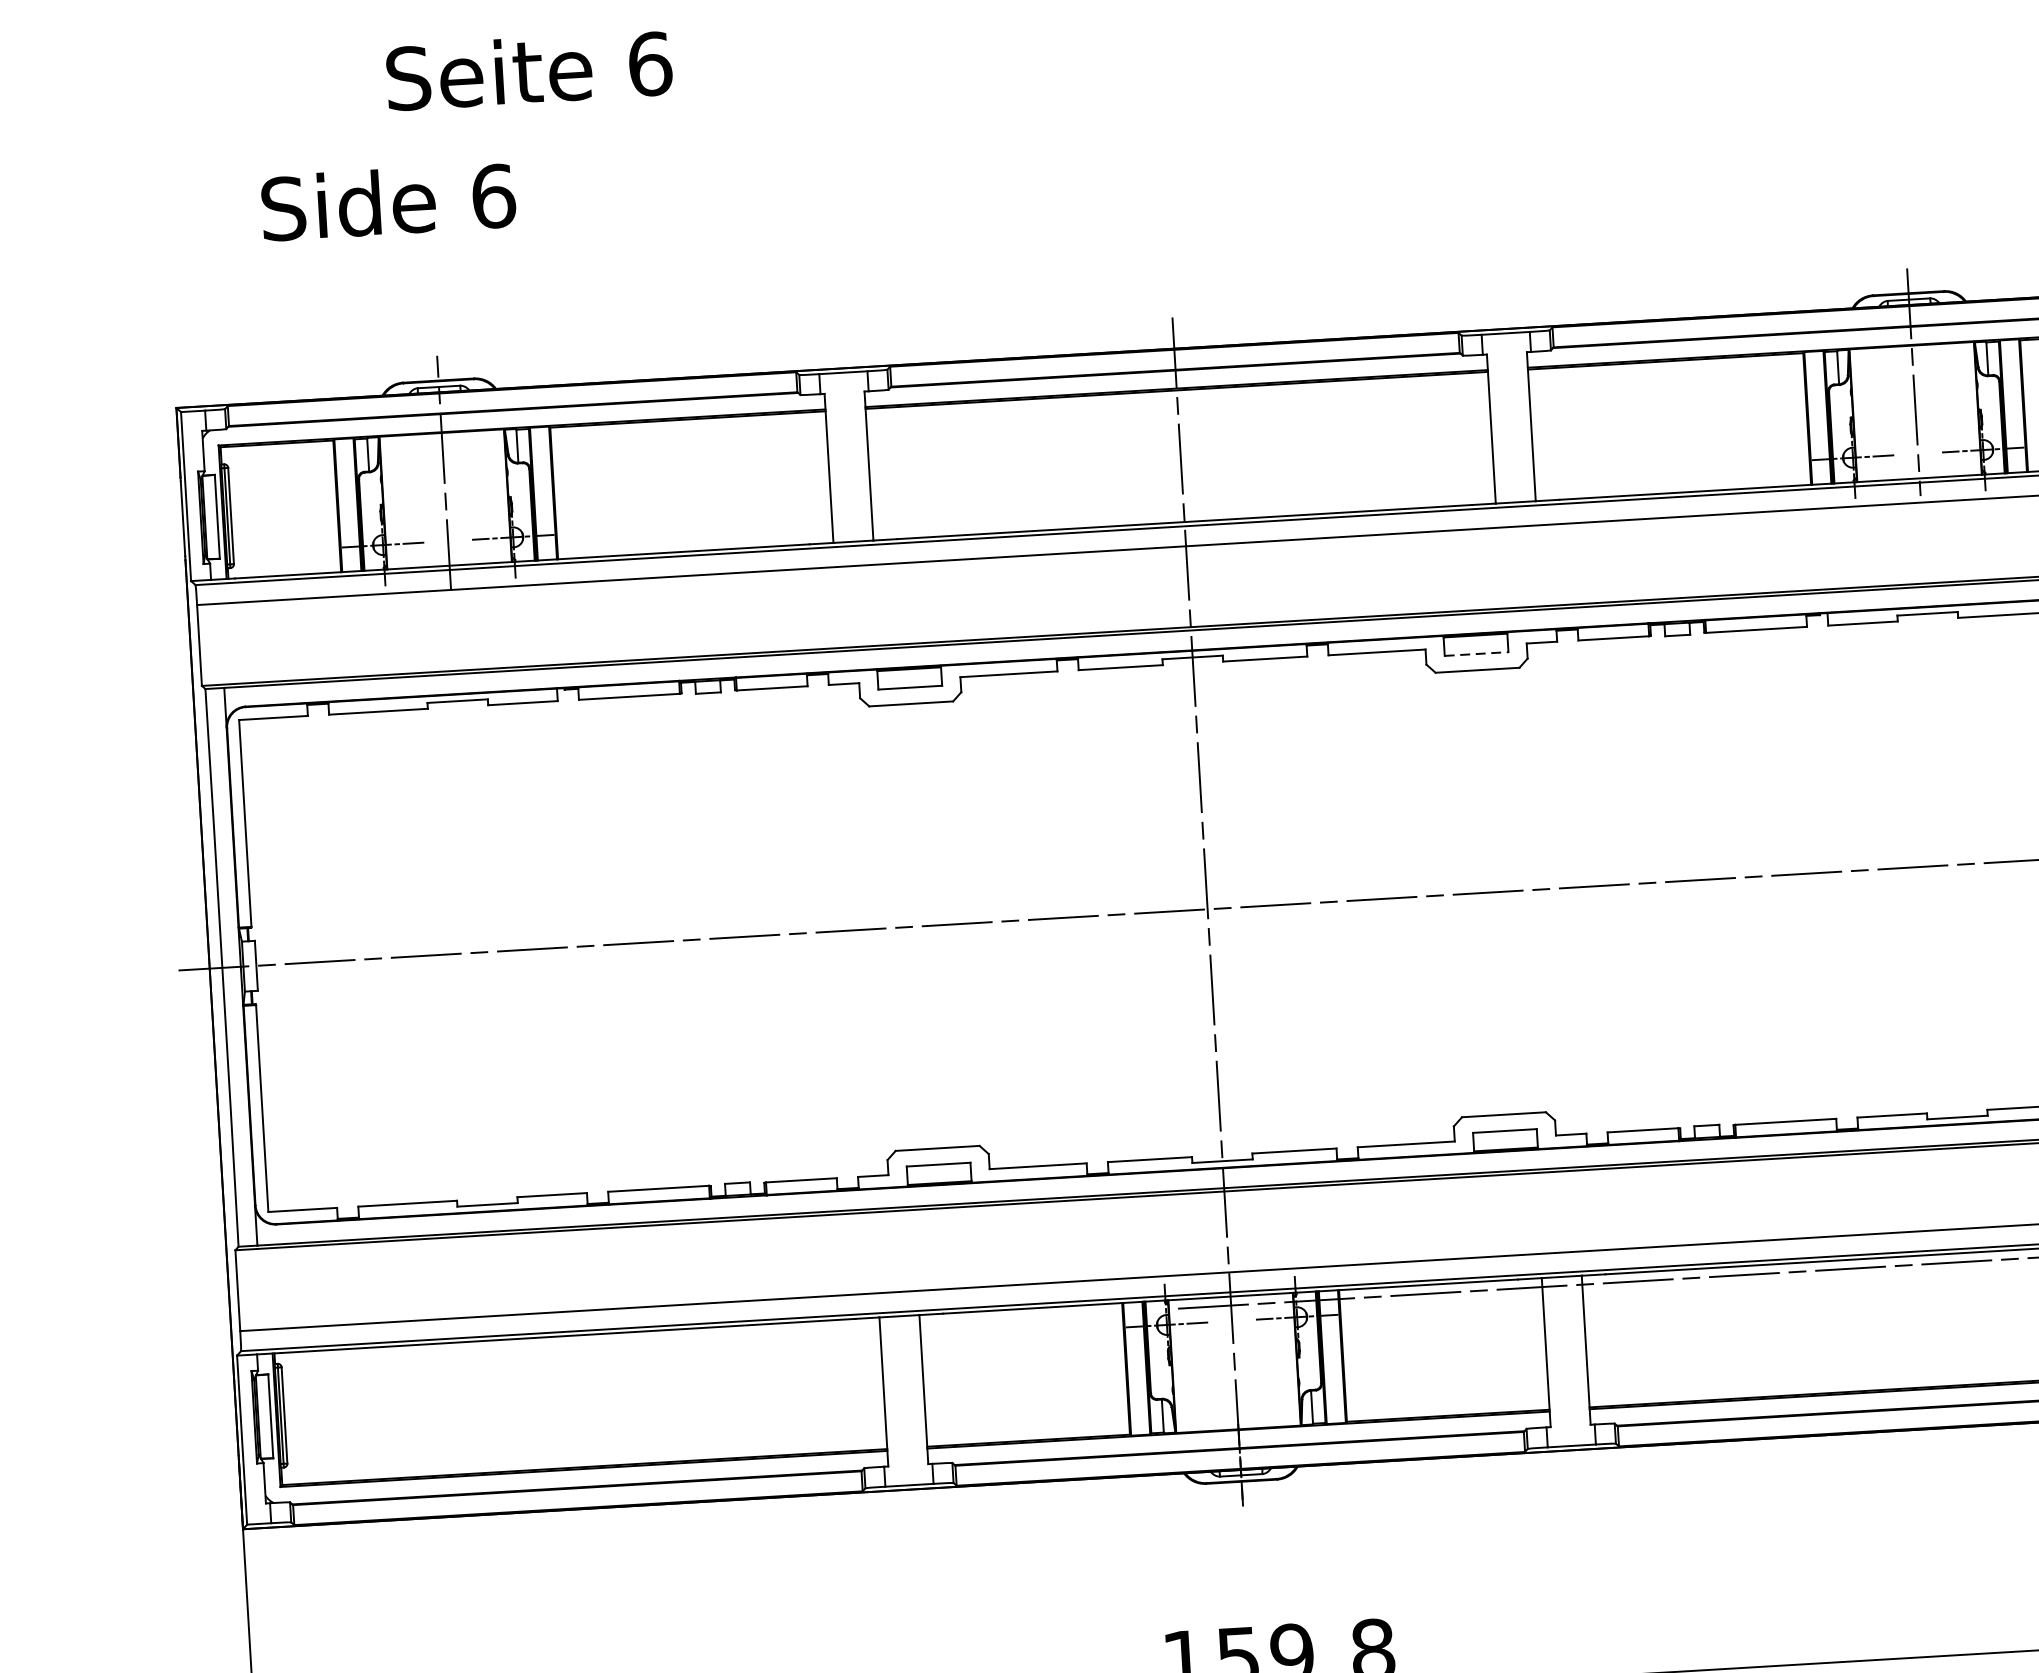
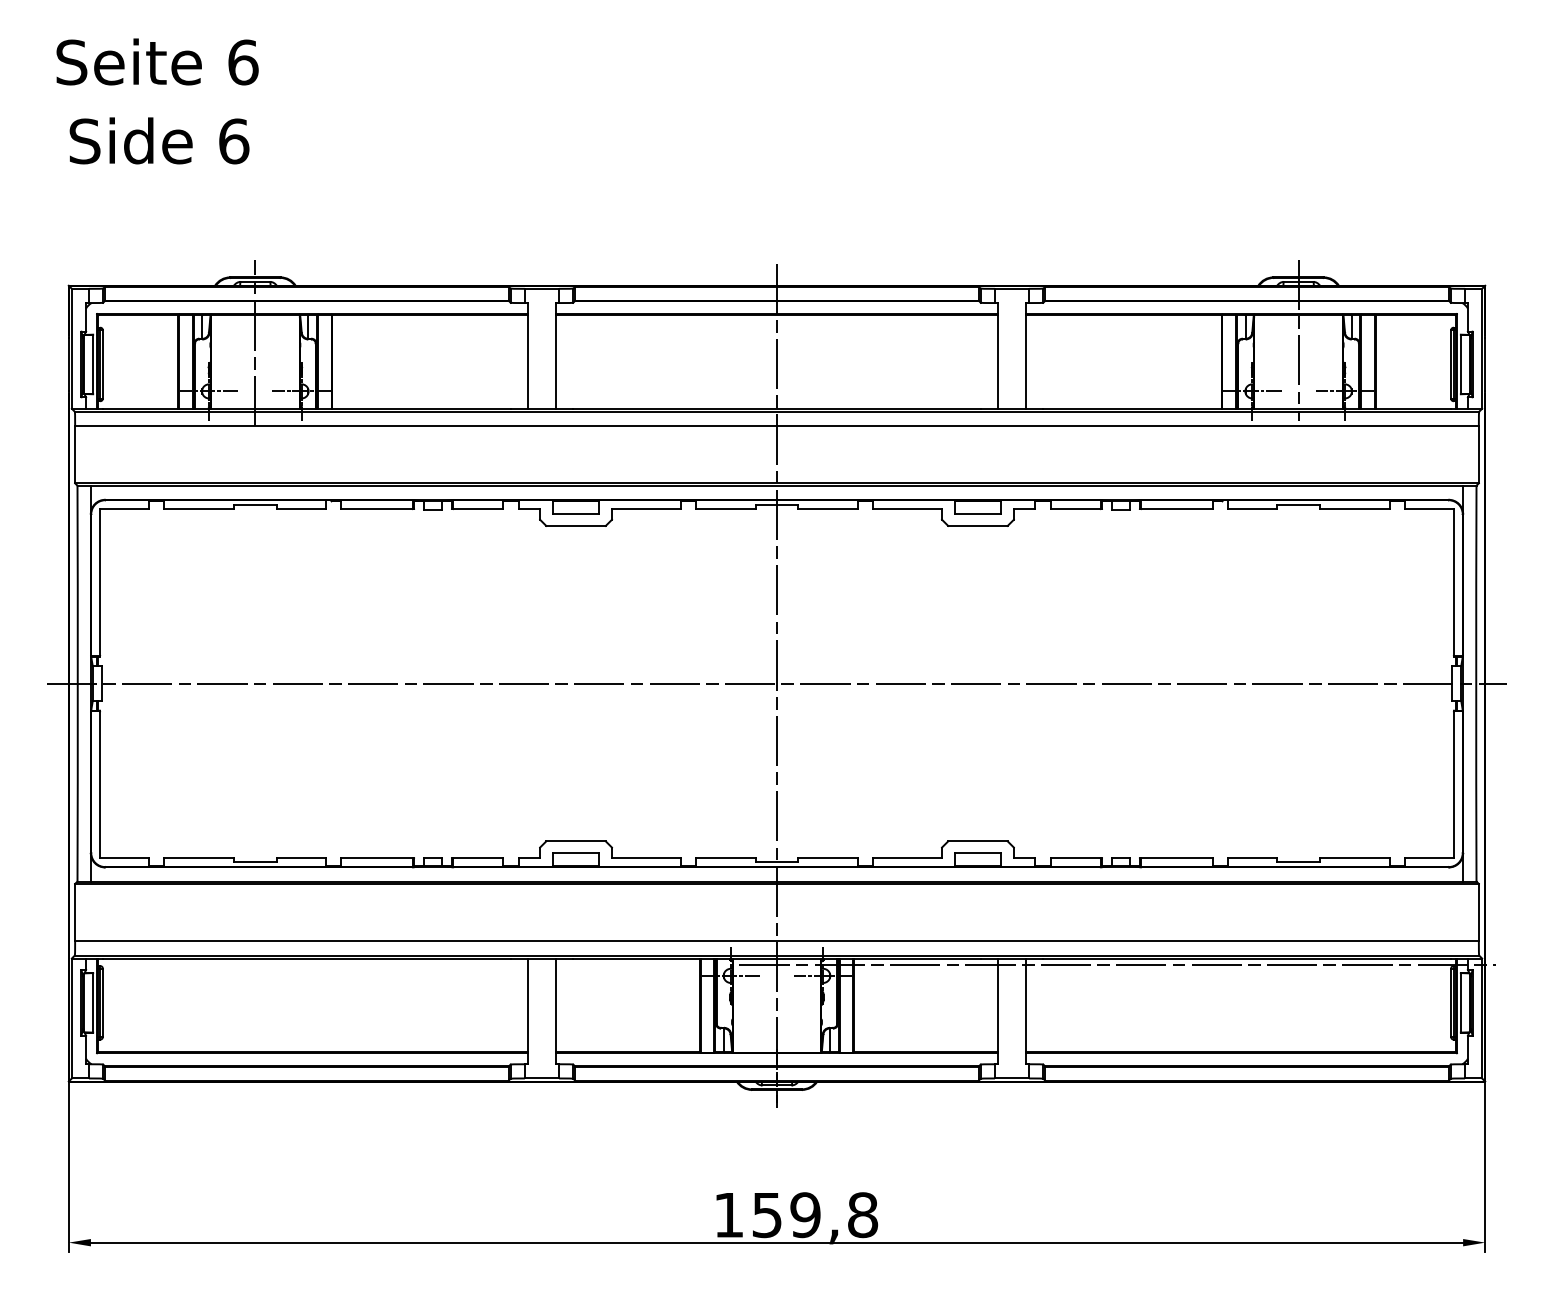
text: (529, 69) -> (157, 61), moved
text: (388, 201) -> (159, 140), moved
line: (1475, 654) -> (977, 514), dashed -> solid

